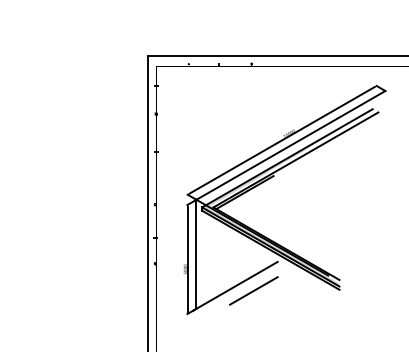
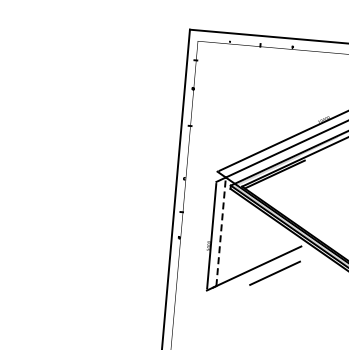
line: (196, 254) -> (221, 232), solid -> dashed

